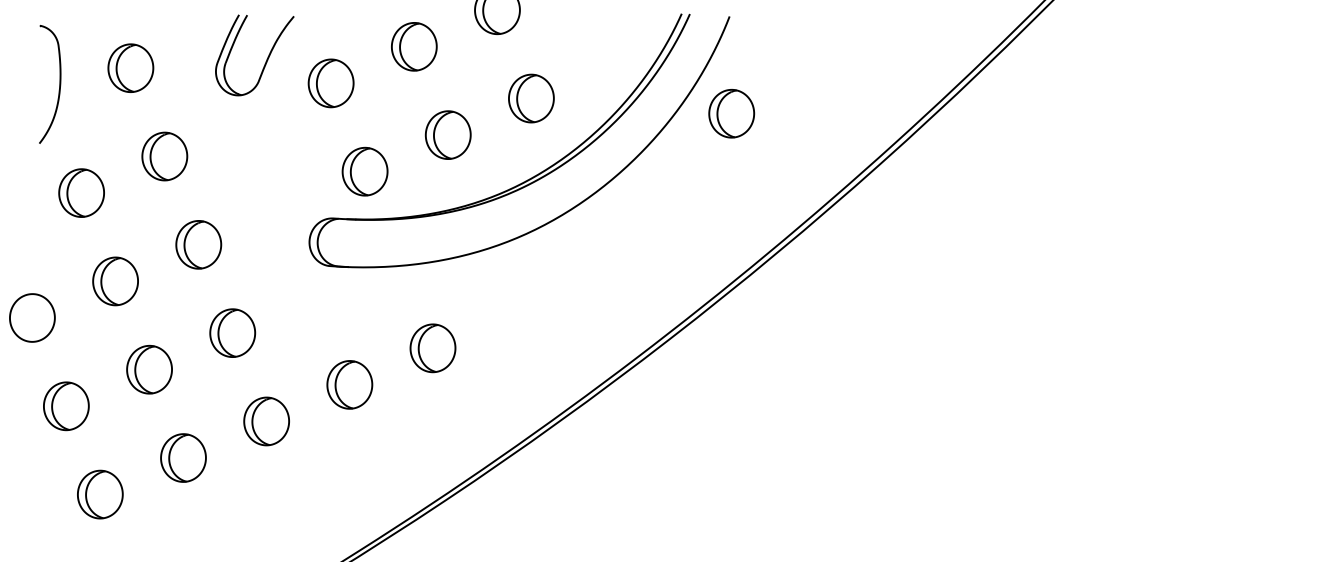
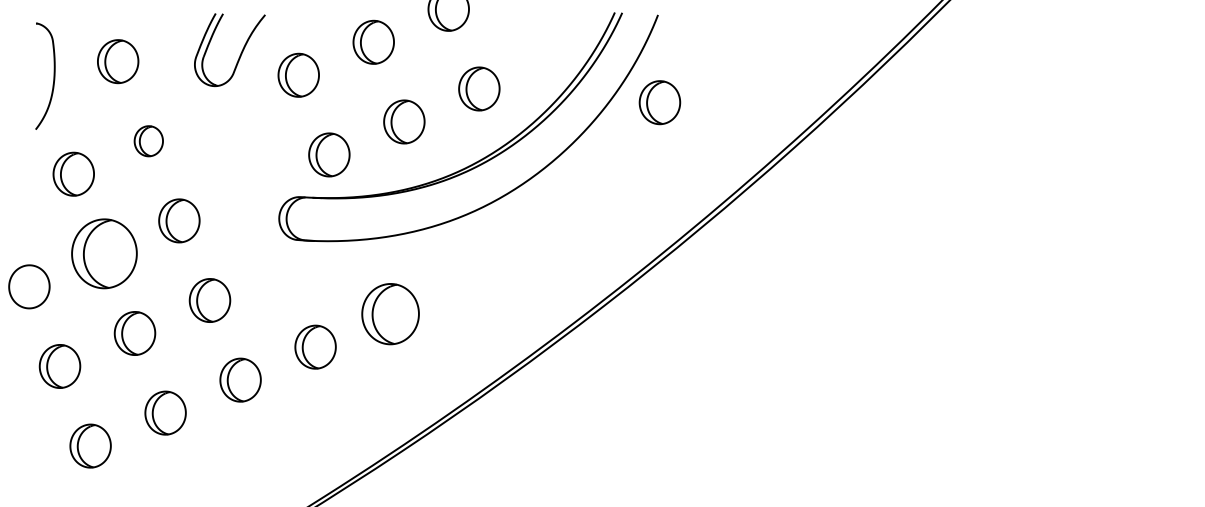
part: (164, 156) -> (148, 141), size x0.7
part: (115, 281) -> (104, 253), size x1.6
part: (432, 348) -> (390, 314), size x1.4

